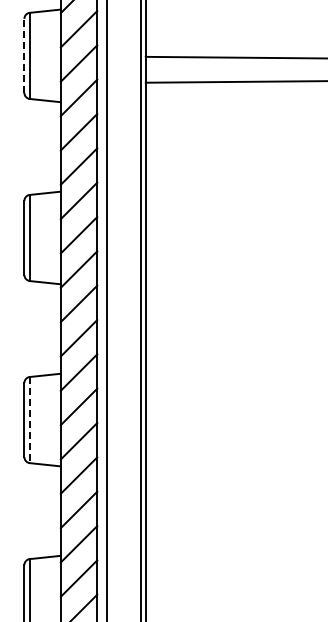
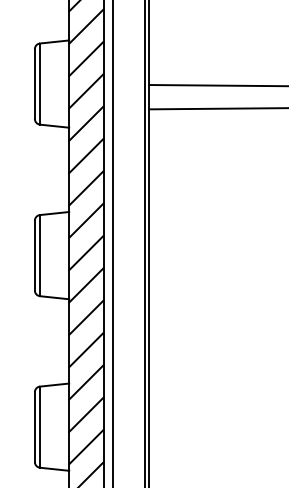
line: (24, 55) -> (34, 83), dashed -> solid
line: (29, 420) -> (39, 427), dashed -> solid

